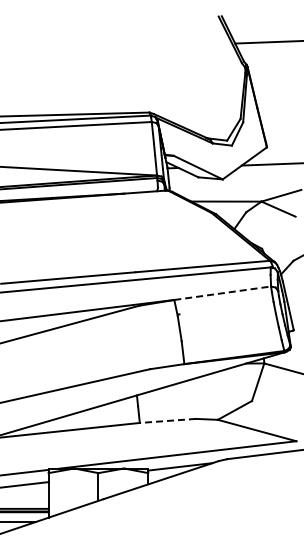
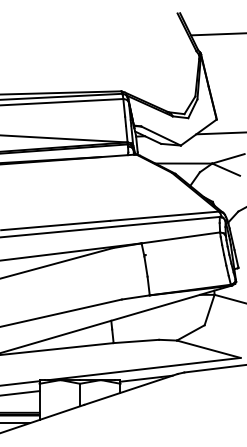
line: (222, 293) -> (180, 238), dashed -> solid
line: (167, 420) -> (136, 341), dashed -> solid

